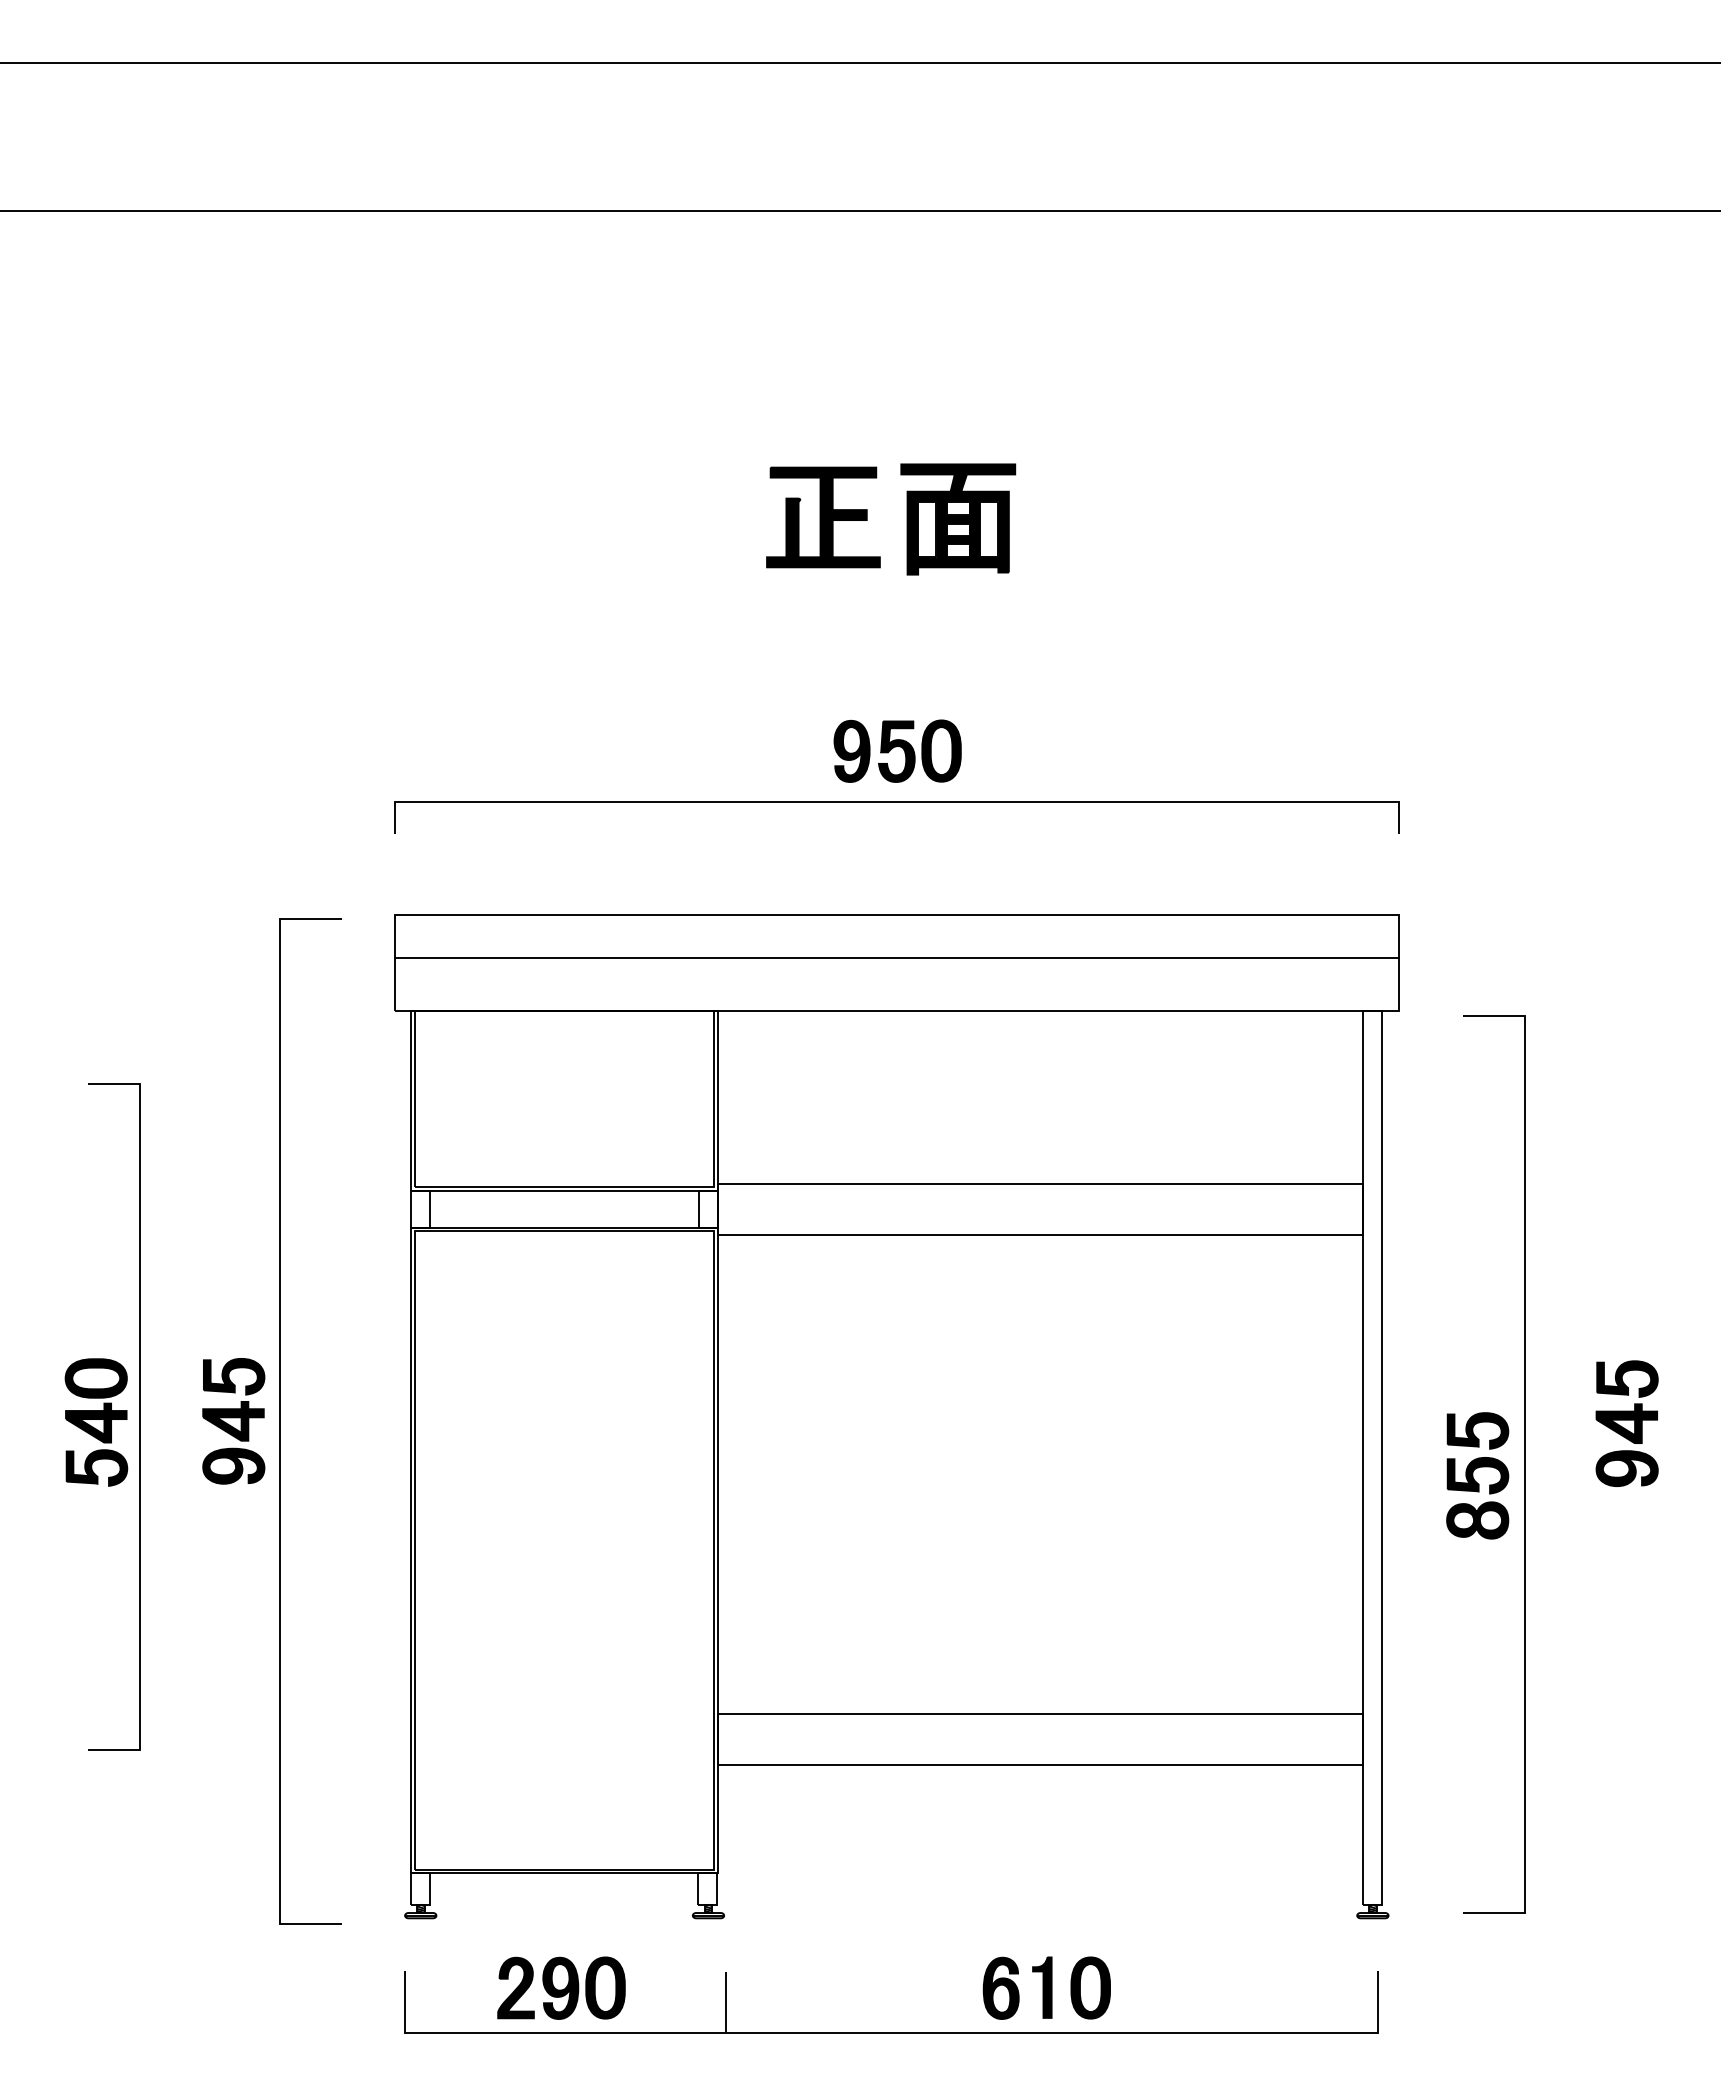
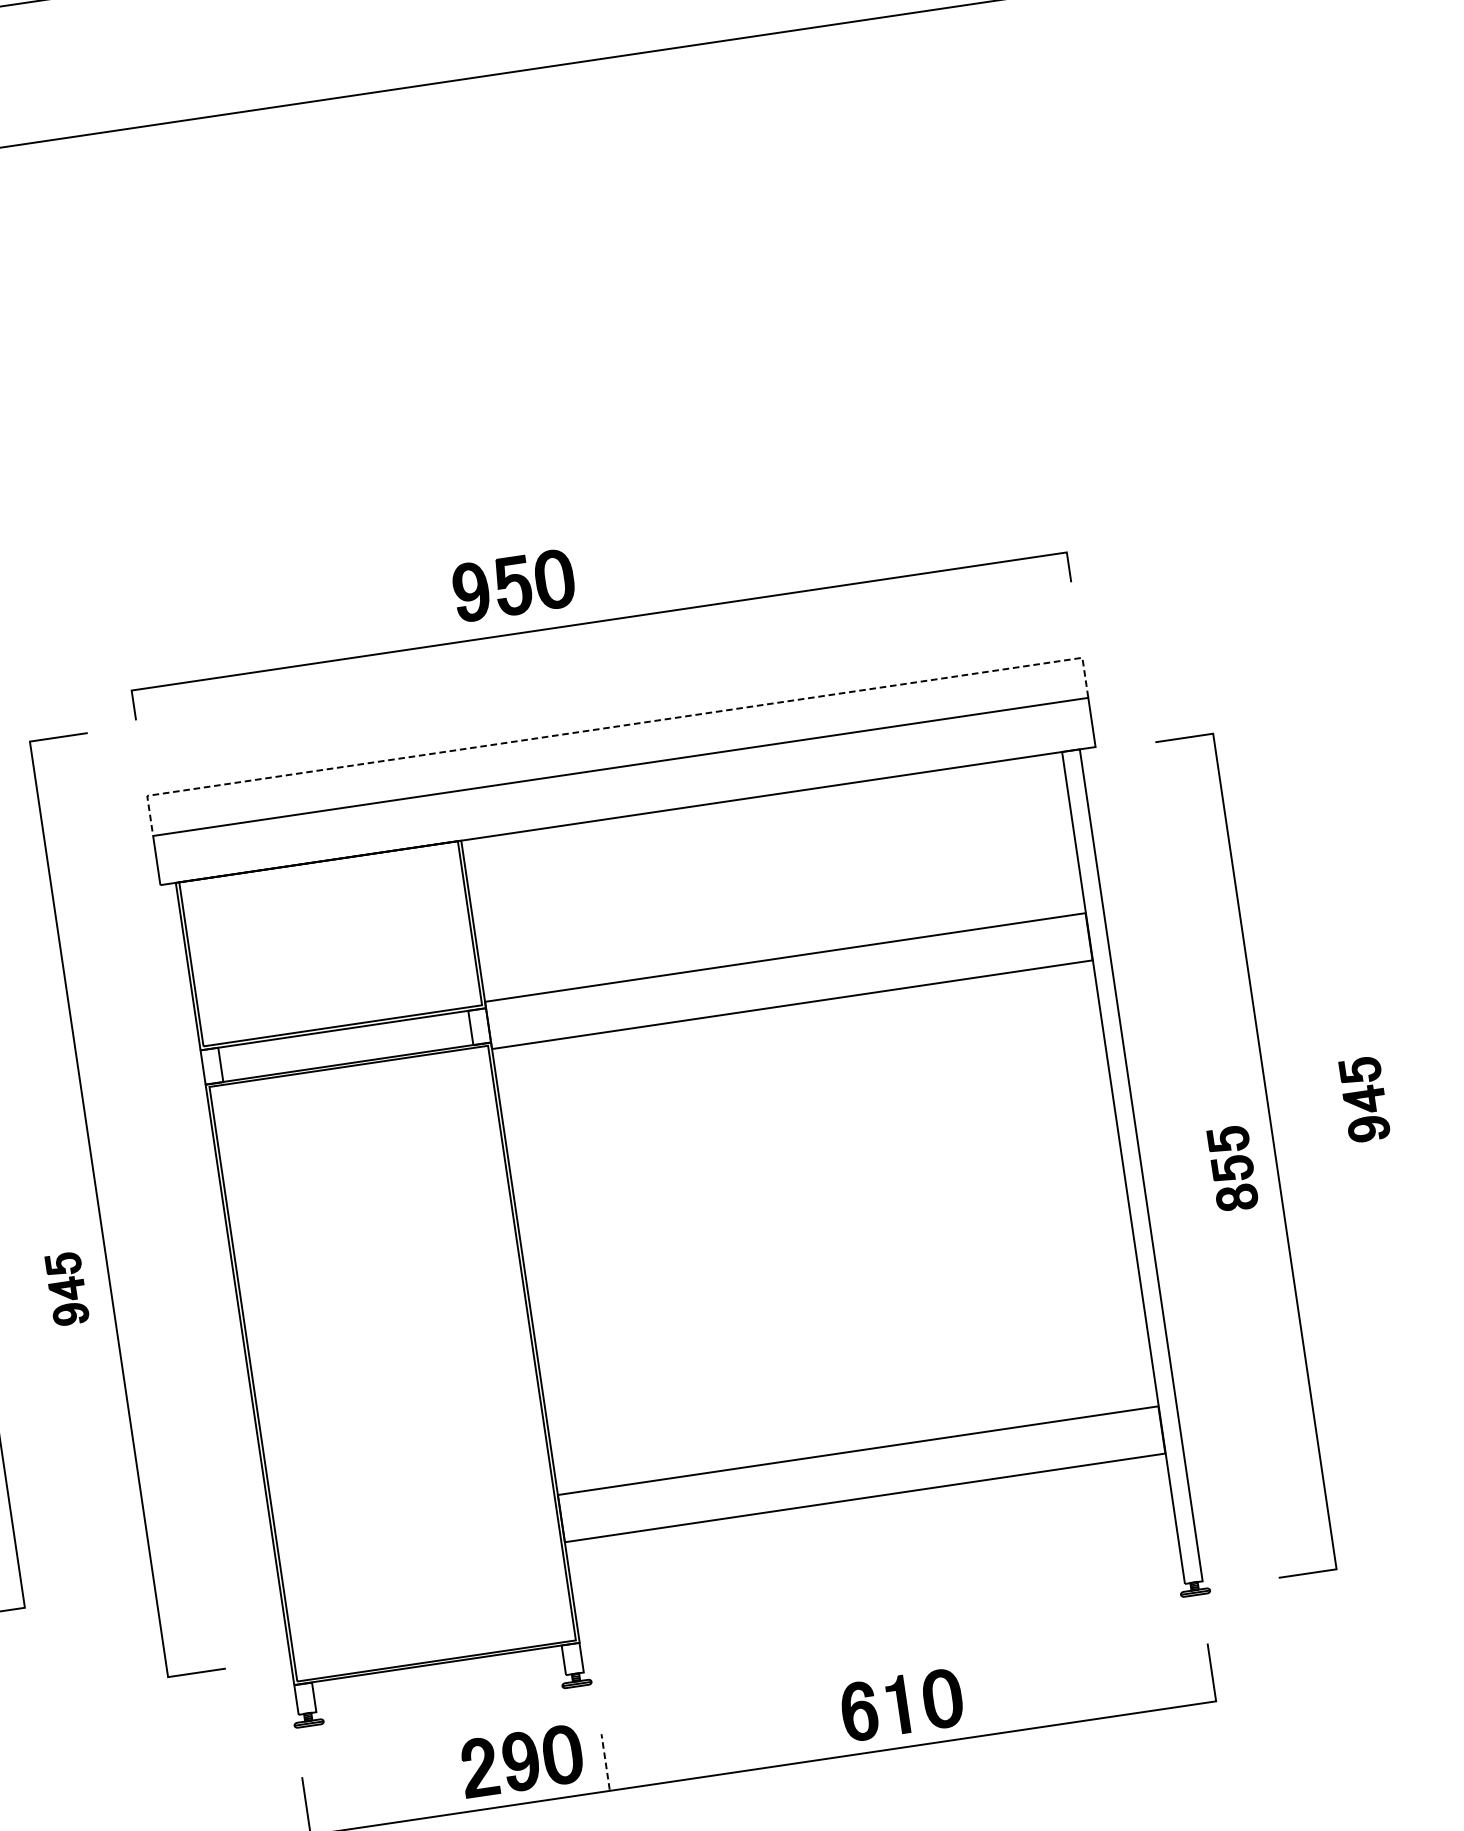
part: (906, 519) -> (569, 356), removed
part: (897, 750) -> (513, 584), moved
line: (896, 915) -> (614, 726), solid -> dashed
part: (233, 1421) -> (66, 1289), size x0.6
line: (280, 1421) -> (99, 1209), moved
part: (1626, 1423) -> (1364, 1099), size x0.7
part: (1477, 1475) -> (1232, 1168), size x0.7
part: (561, 1987) -> (521, 1760), moved
line: (726, 2002) -> (605, 1762), solid -> dashed

